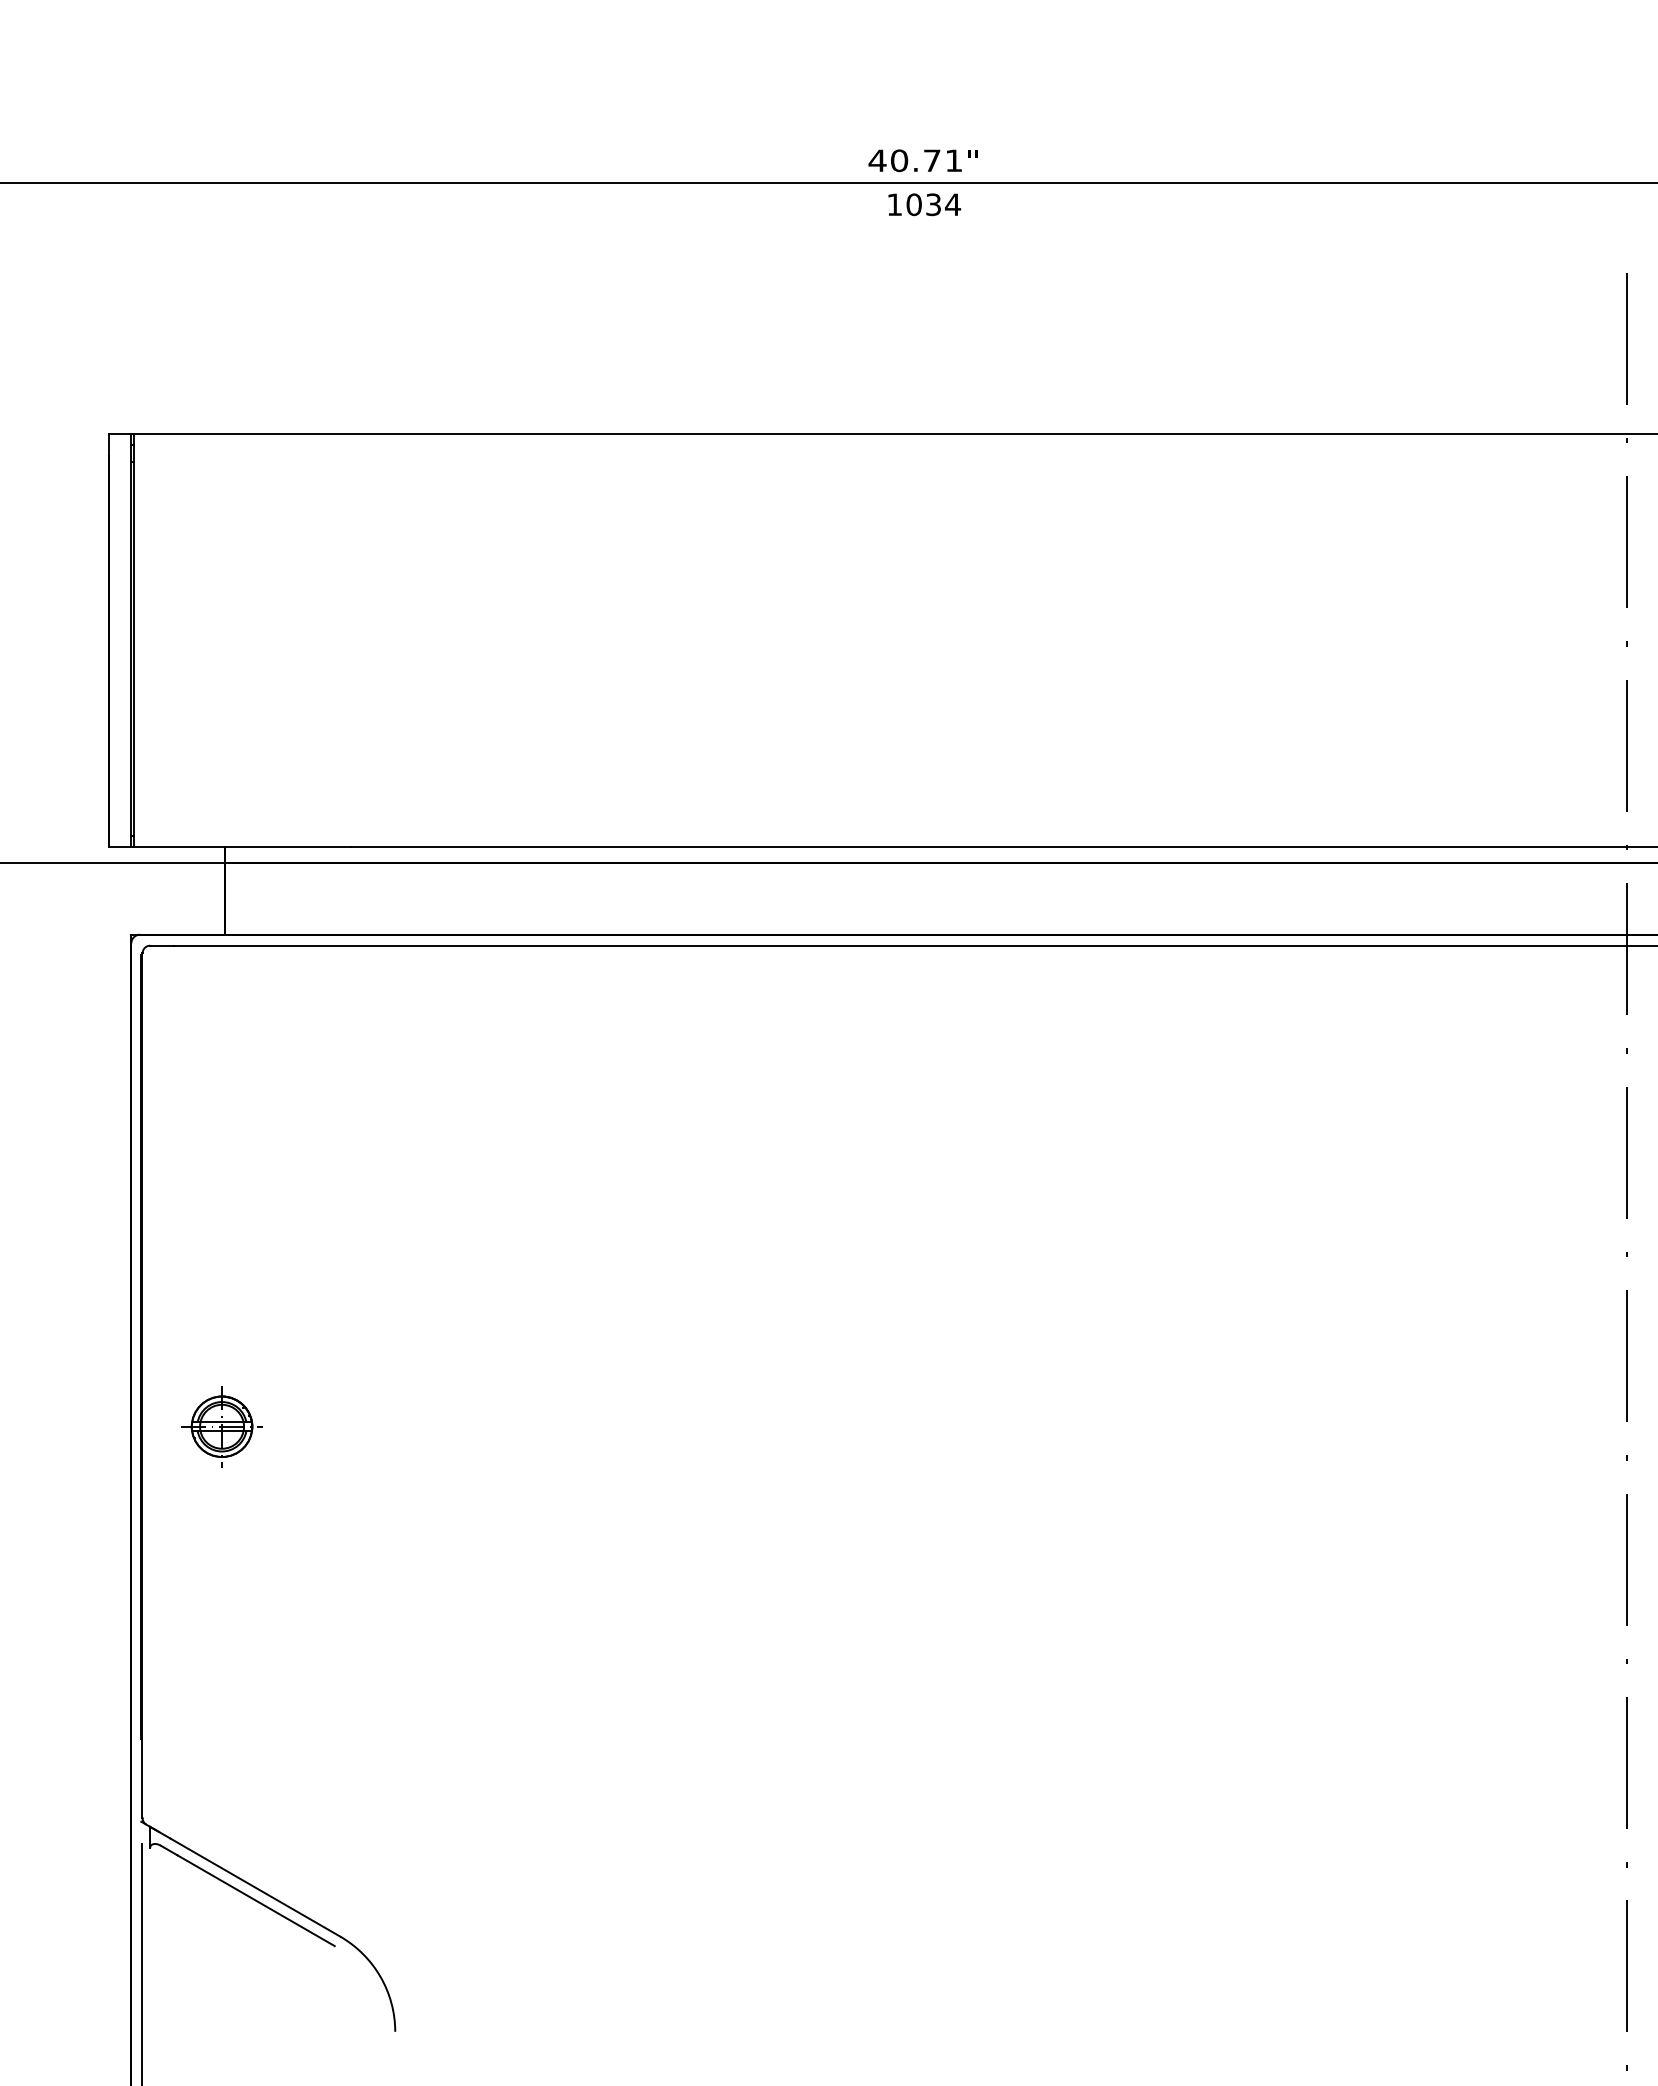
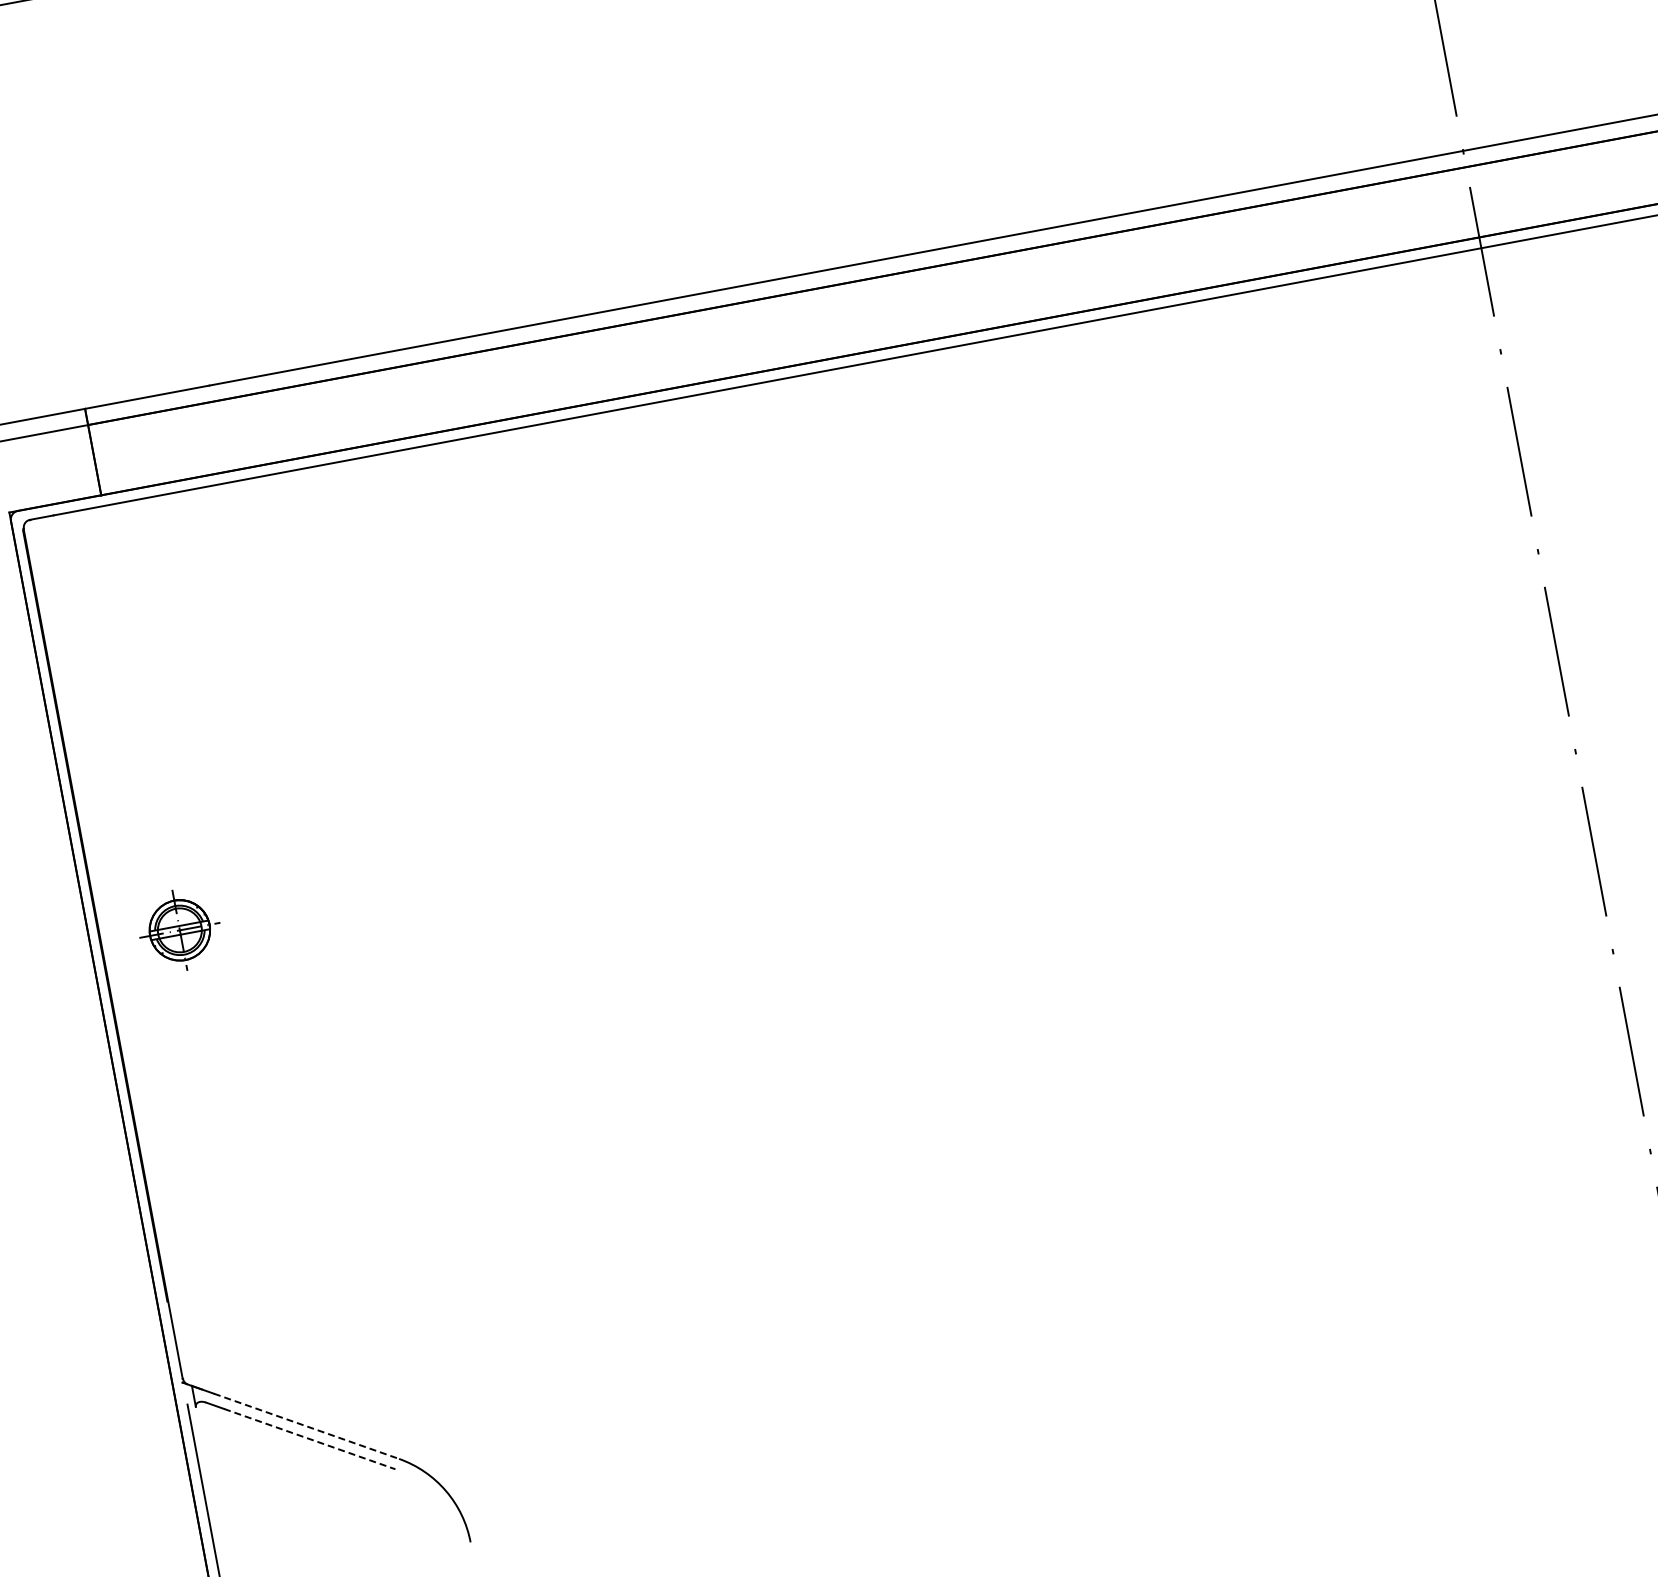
part: (221, 1426) -> (179, 930), moved
line: (255, 1887) -> (306, 1426), solid -> dashed
line: (256, 1900) -> (310, 1438), solid -> dashed

